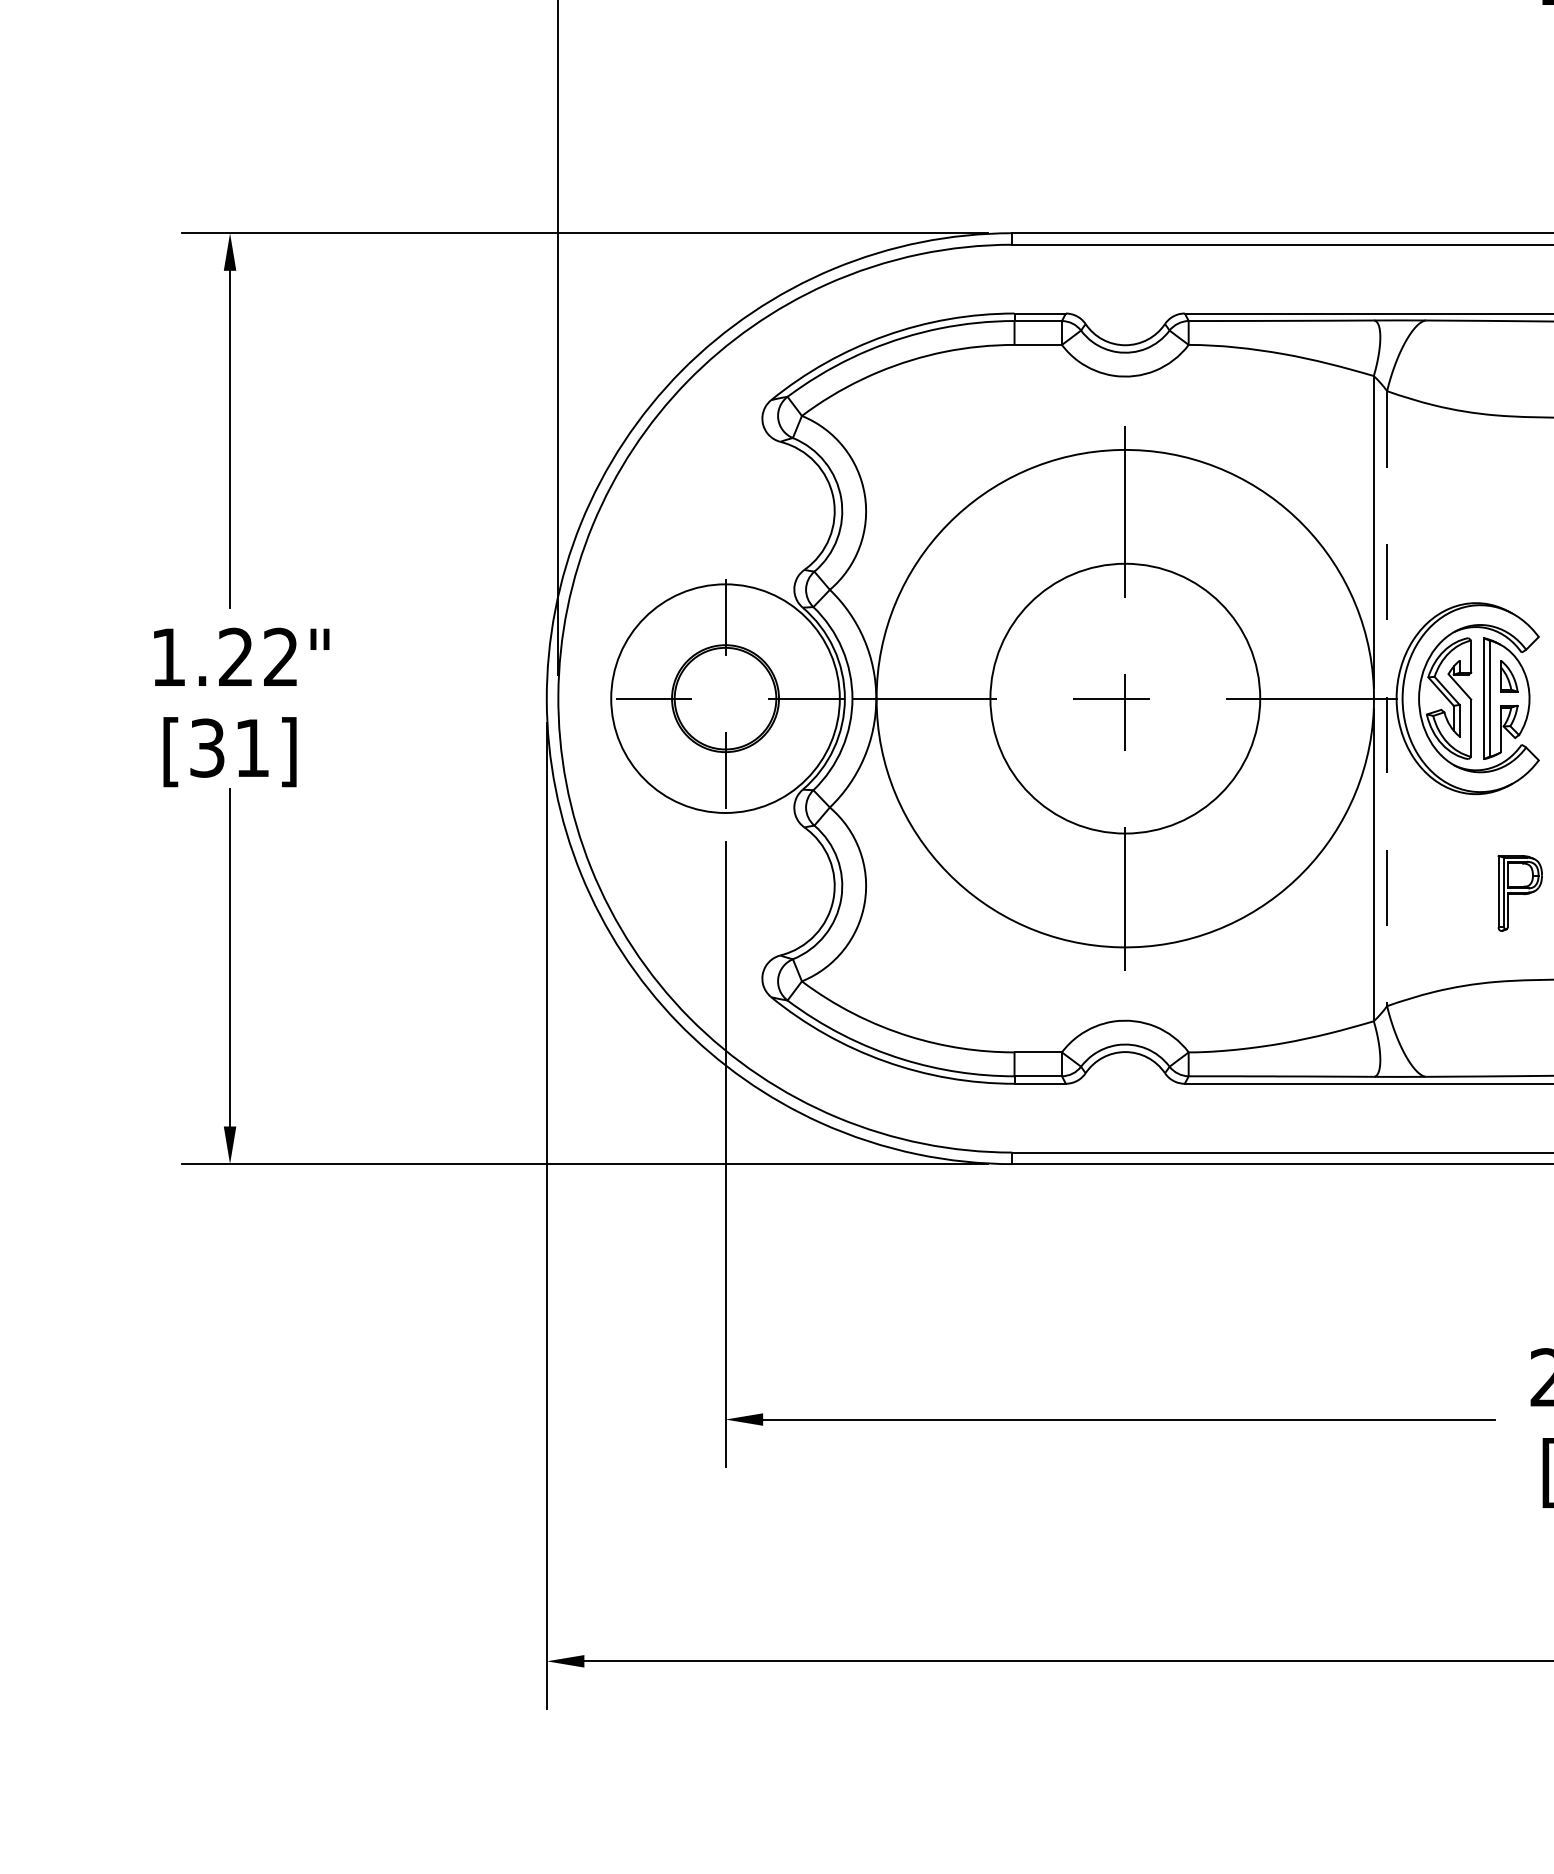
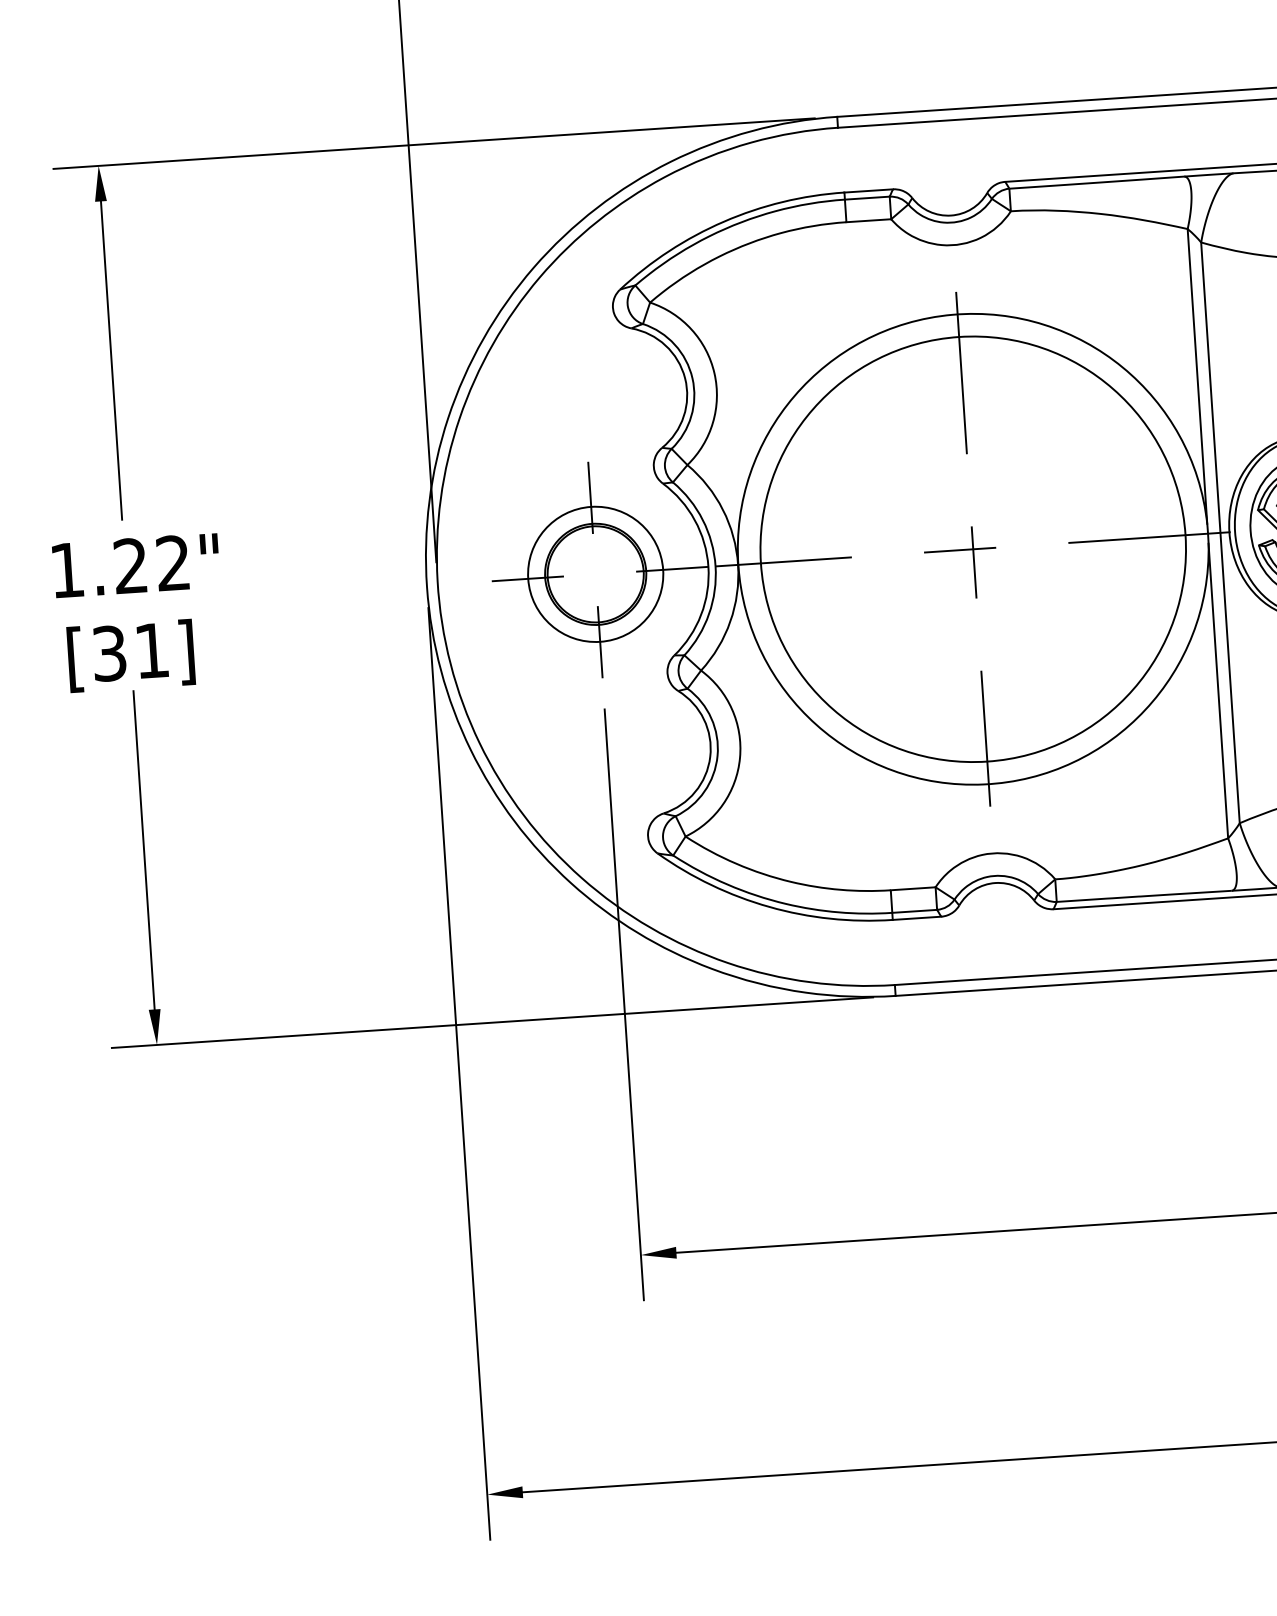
circle: (725, 698) -> (595, 574), size x0.62
circle: (1125, 698) -> (973, 549), size x1.67
line: (1387, 699) -> (1220, 533), dashed -> solid

